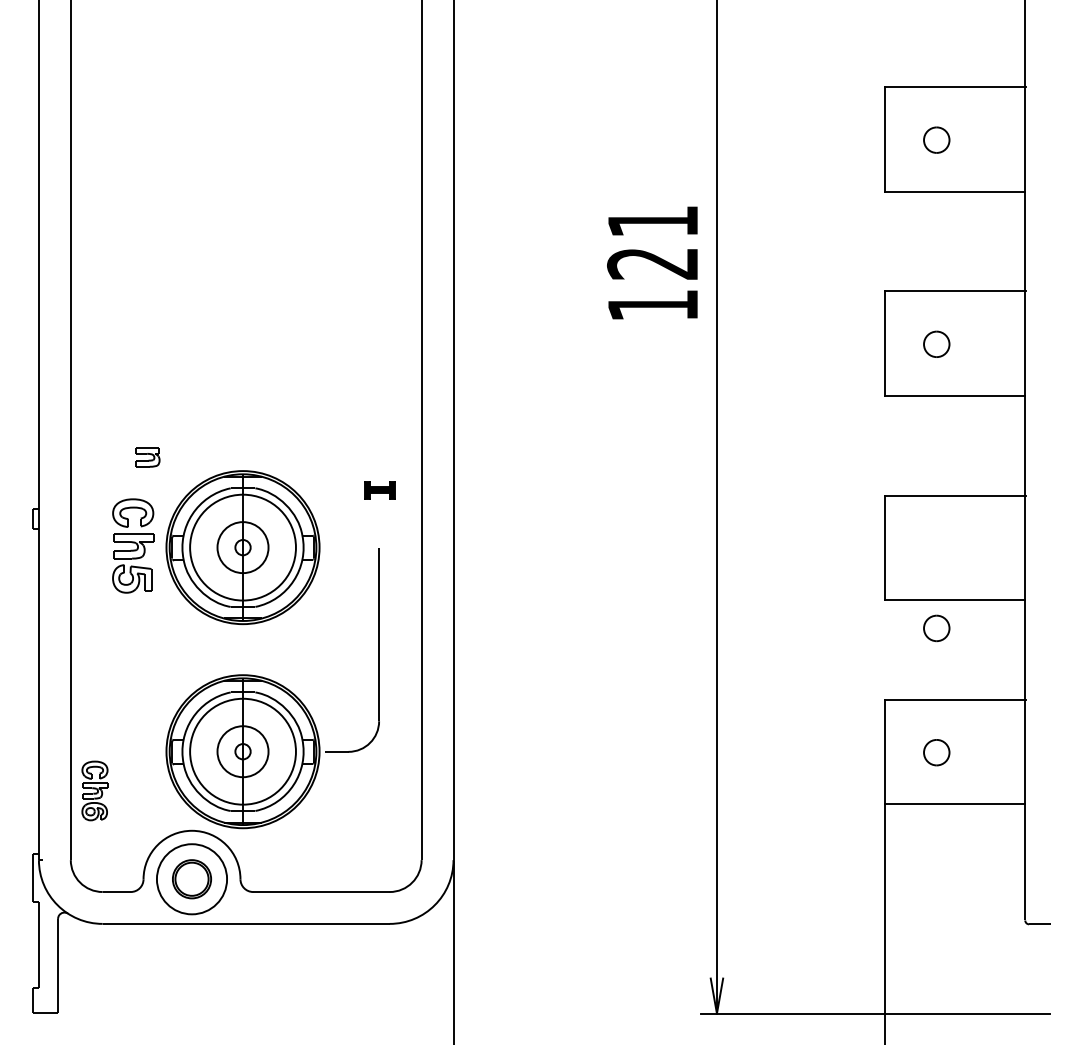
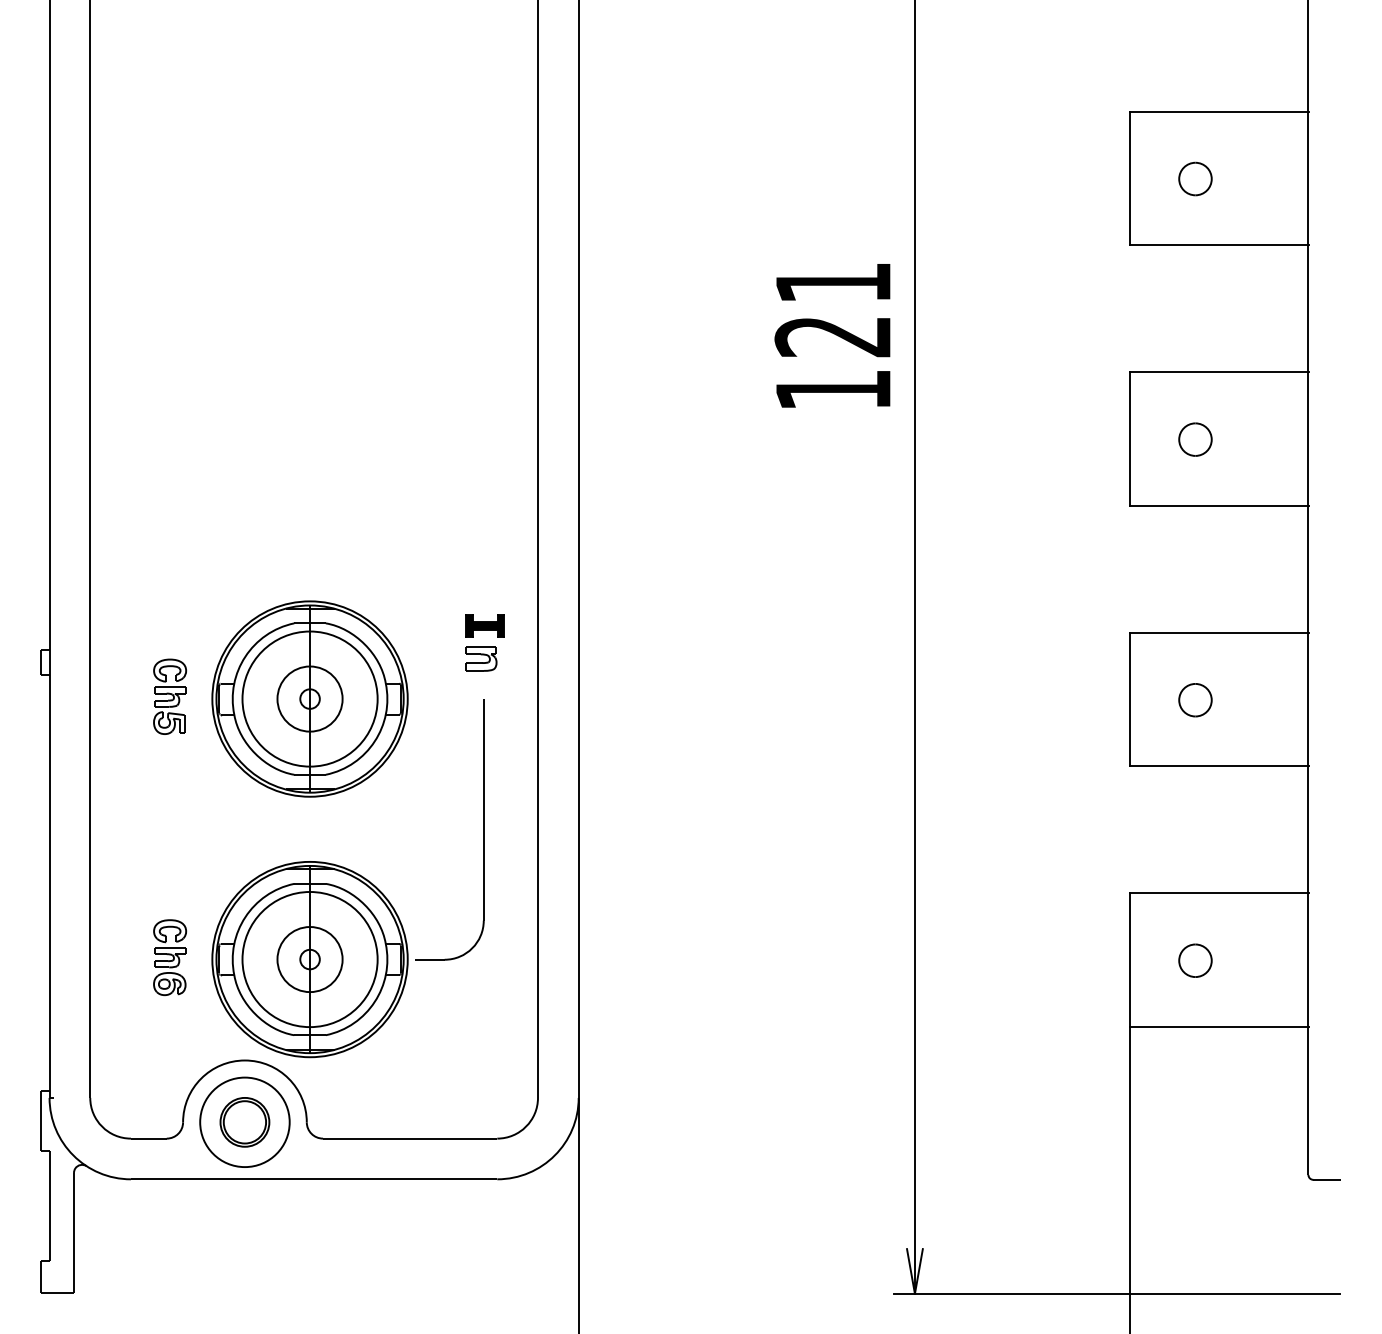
part: (147, 457) -> (481, 658), moved
part: (133, 545) -> (170, 696), size x0.62
part: (936, 628) -> (1195, 700), moved
part: (95, 790) -> (170, 957), moved

